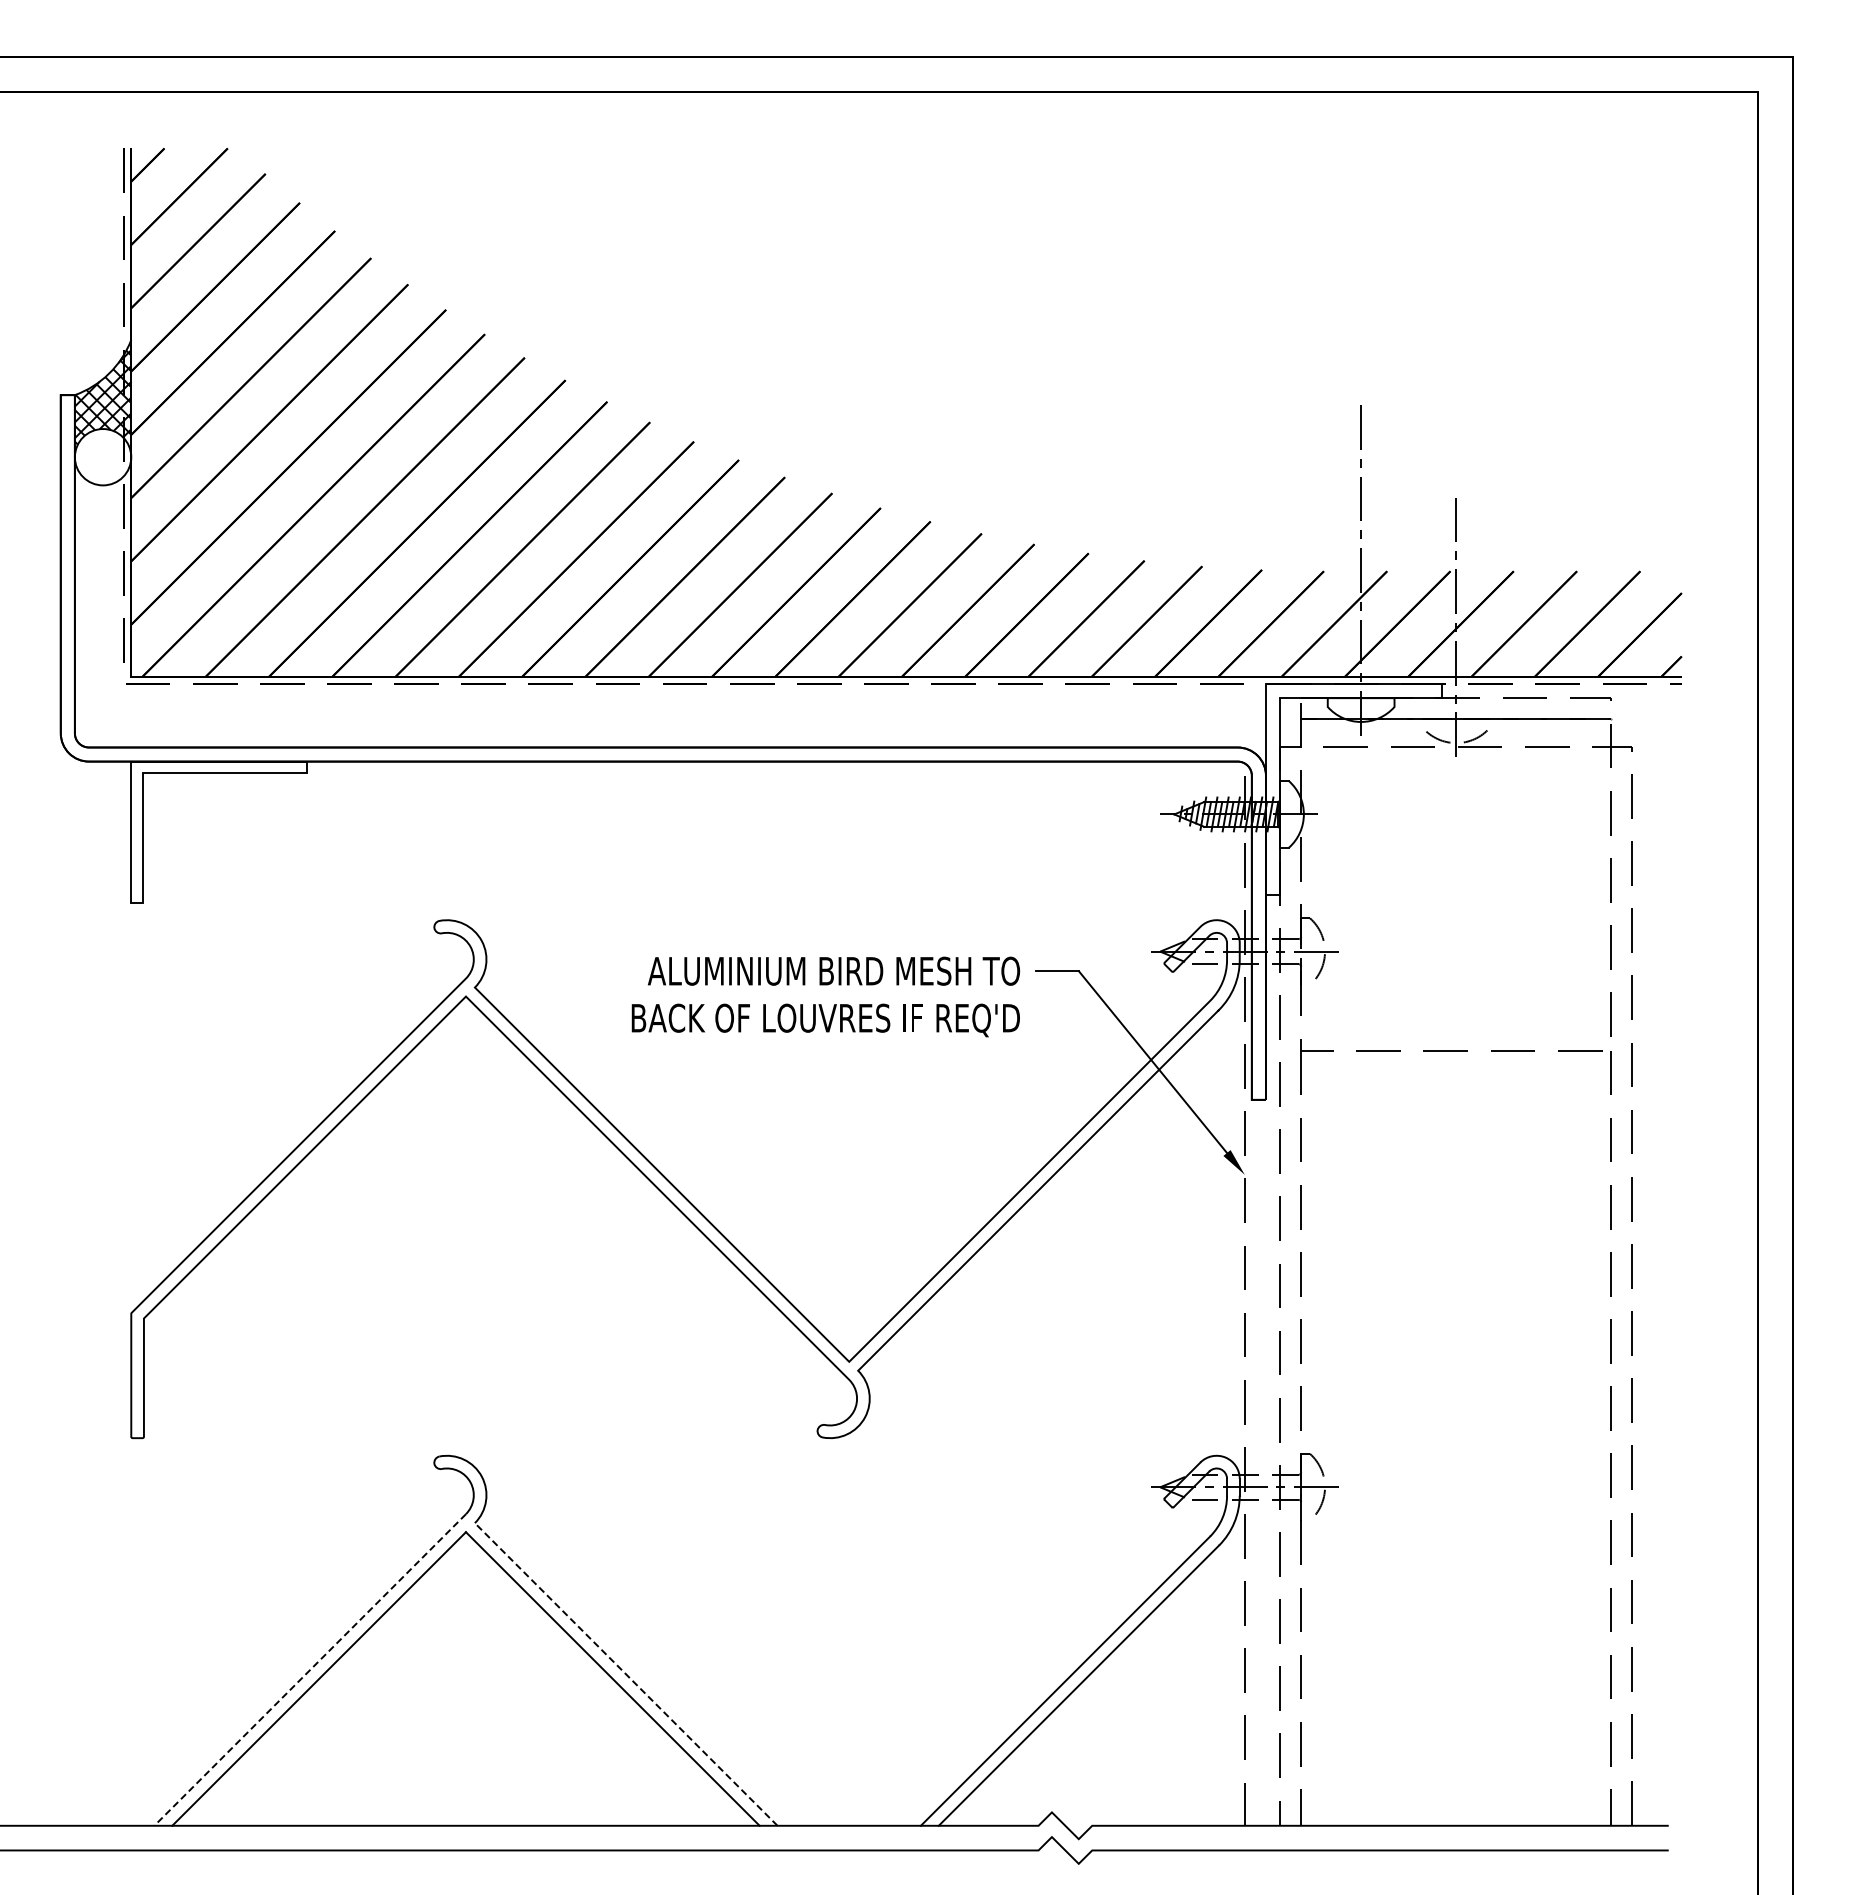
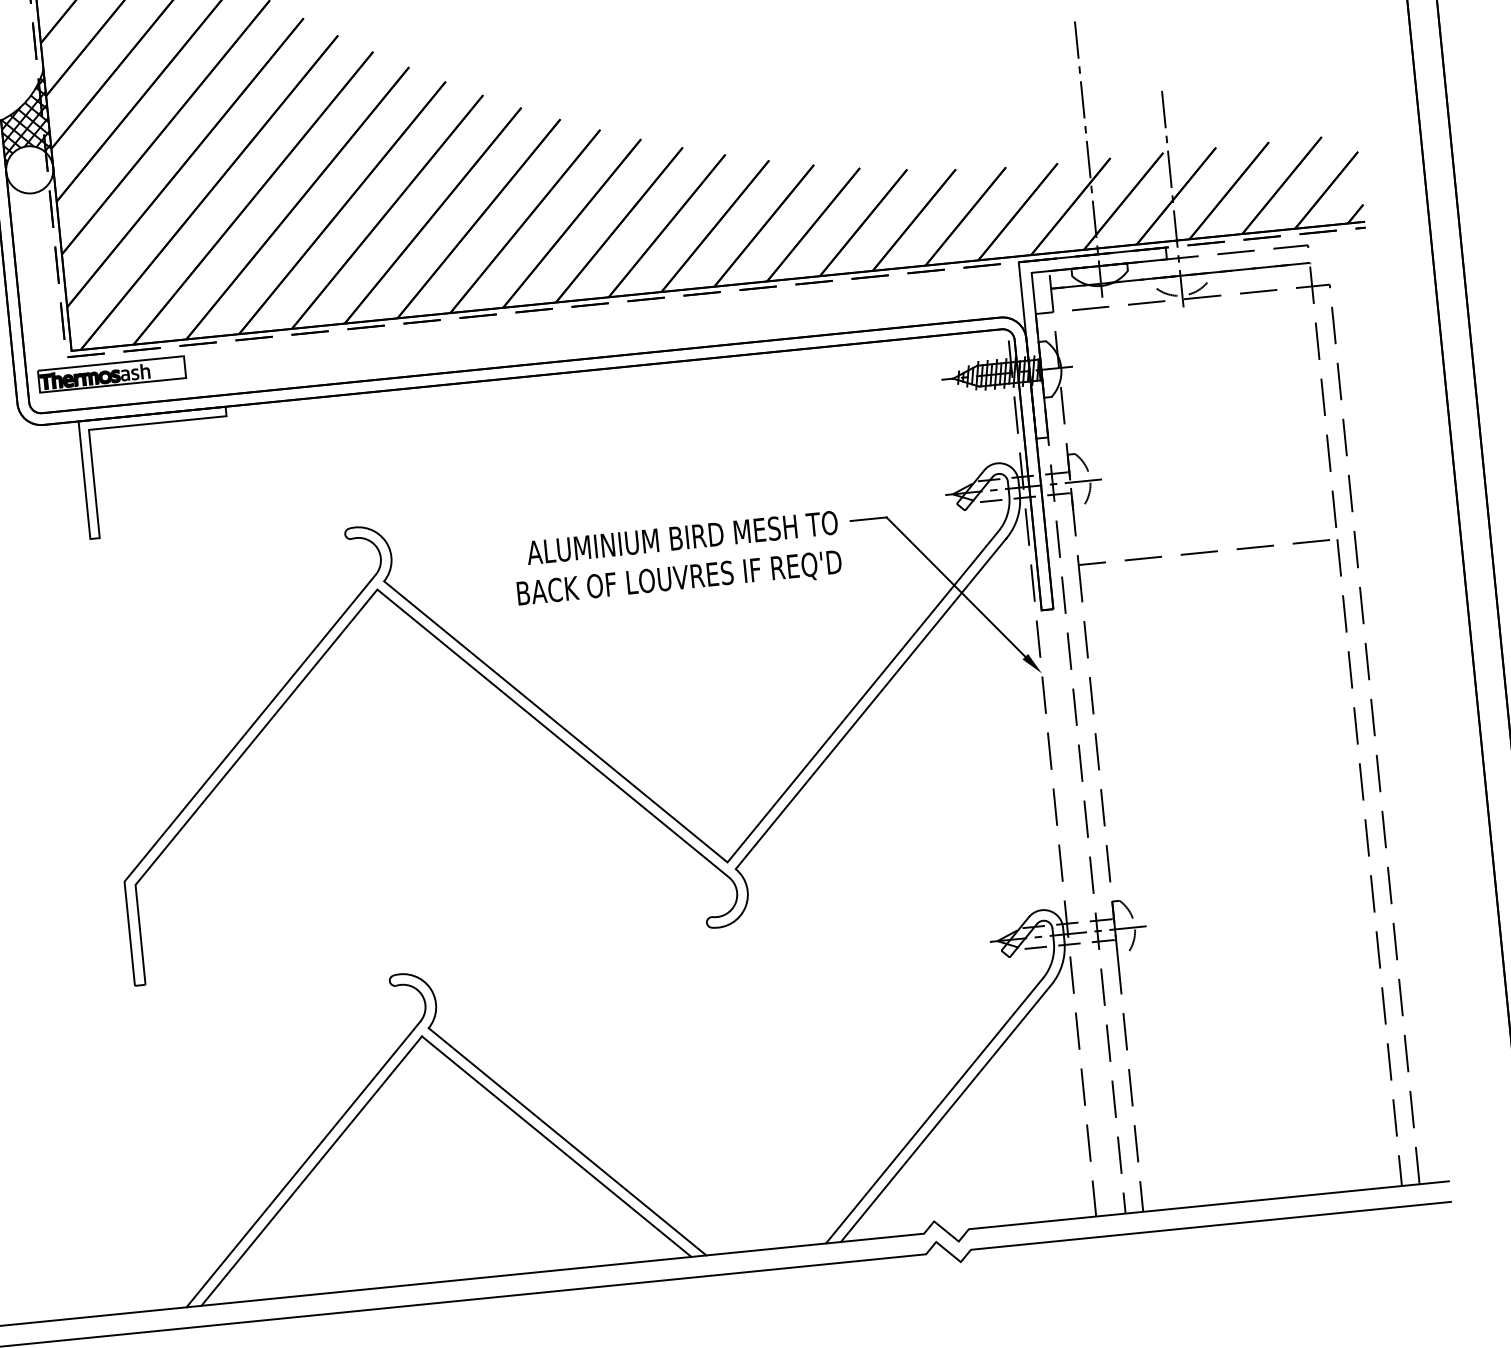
part: (176, 709) -> (112, 374), added
line: (309, 1670) -> (302, 1164), dashed -> solid
line: (626, 1674) -> (567, 1141), dashed -> solid

